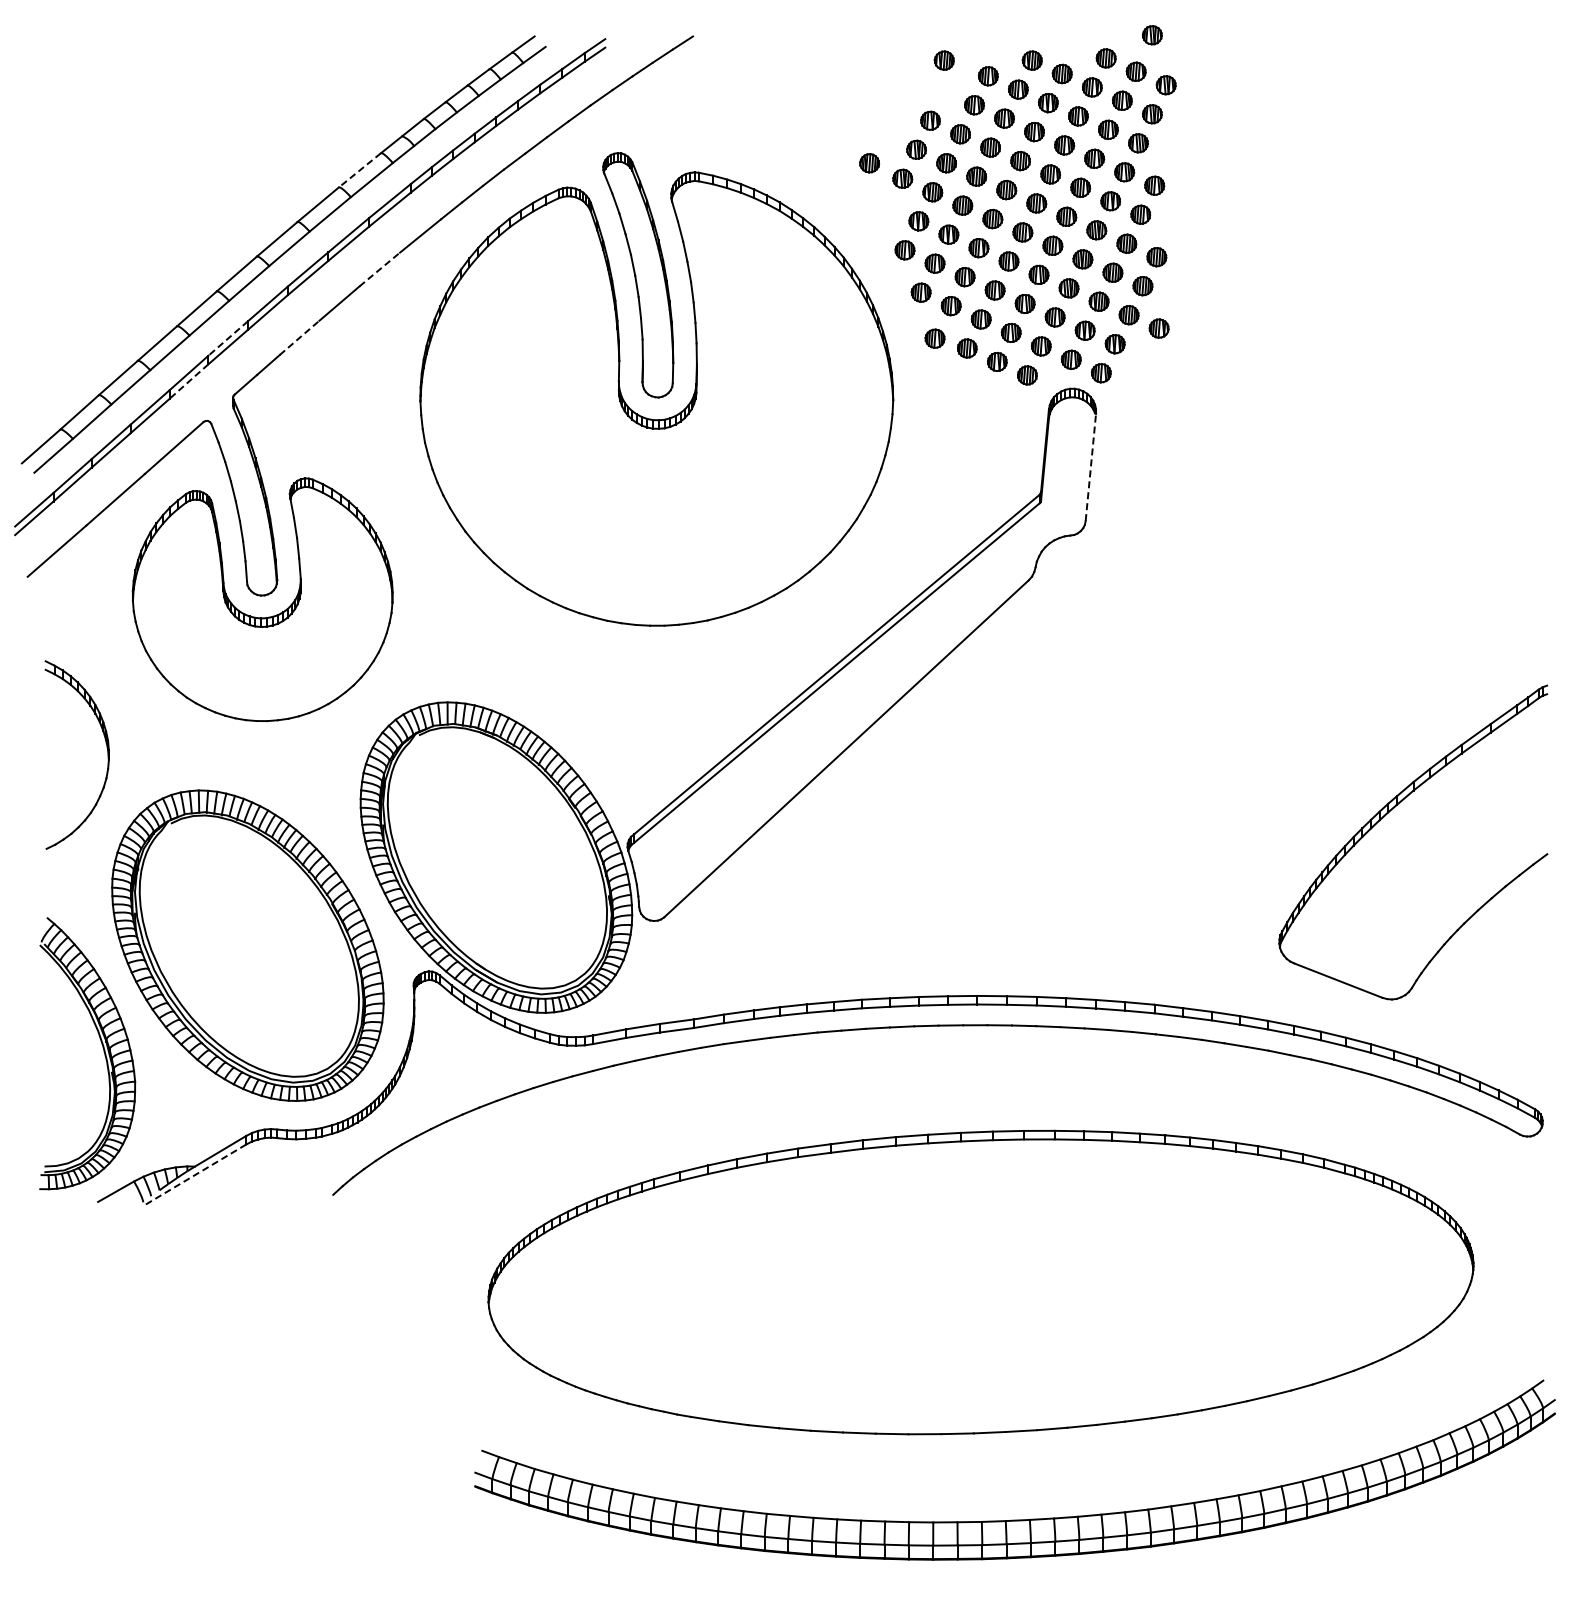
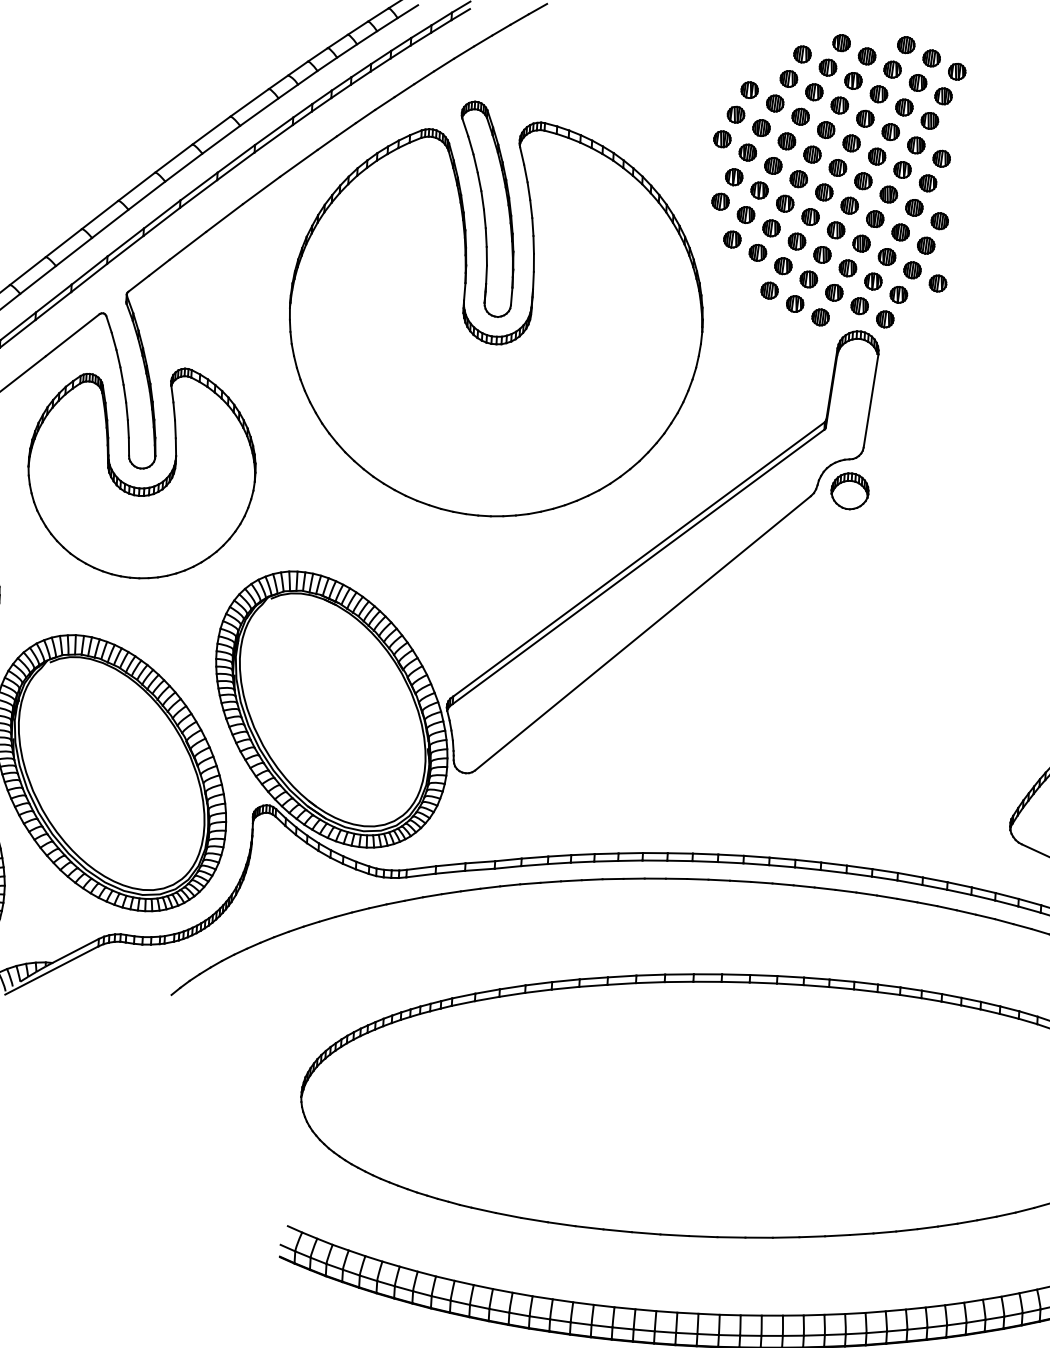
part: (1152, 35) -> (947, 27), removed
part: (943, 60) -> (764, 38), removed
part: (869, 163) -> (694, 124), removed
line: (359, 170) -> (249, 103), dashed -> solid
line: (380, 269) -> (262, 190), dashed -> solid
line: (299, 337) -> (187, 245), dashed -> solid
line: (227, 338) -> (125, 242), dashed -> solid
part: (934, 338) -> (741, 280), removed
line: (188, 381) -> (88, 277), dashed -> solid
line: (1090, 467) -> (870, 401), dashed -> solid
part: (1073, 571) -> (850, 490), added
line: (194, 1175) -> (51, 970), dashed -> solid

